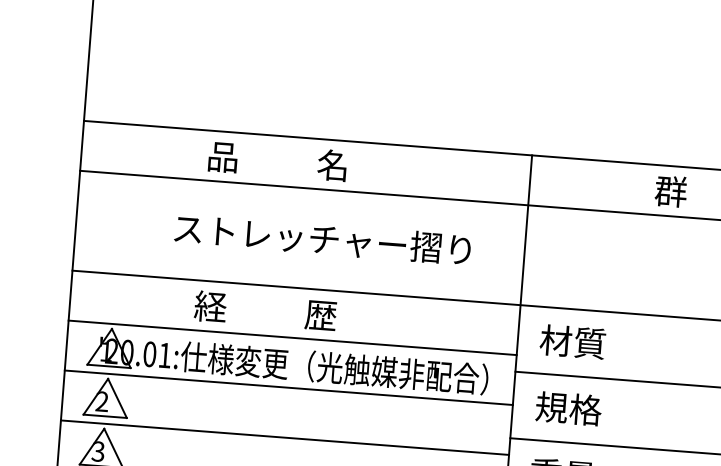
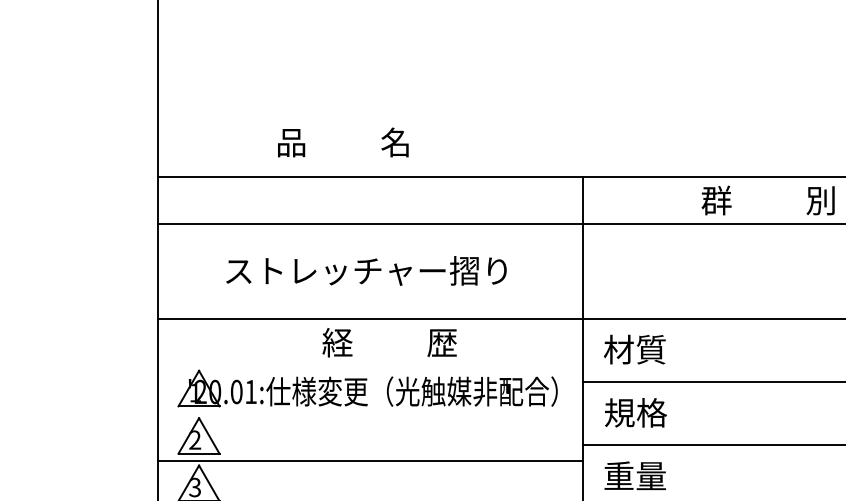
text: (277, 161) -> (343, 142), moved
text: (322, 238) -> (366, 270), moved
text: (265, 310) -> (389, 342), moved
line: (291, 338) -> (369, 366), removed
line: (288, 387) -> (369, 413), removed

